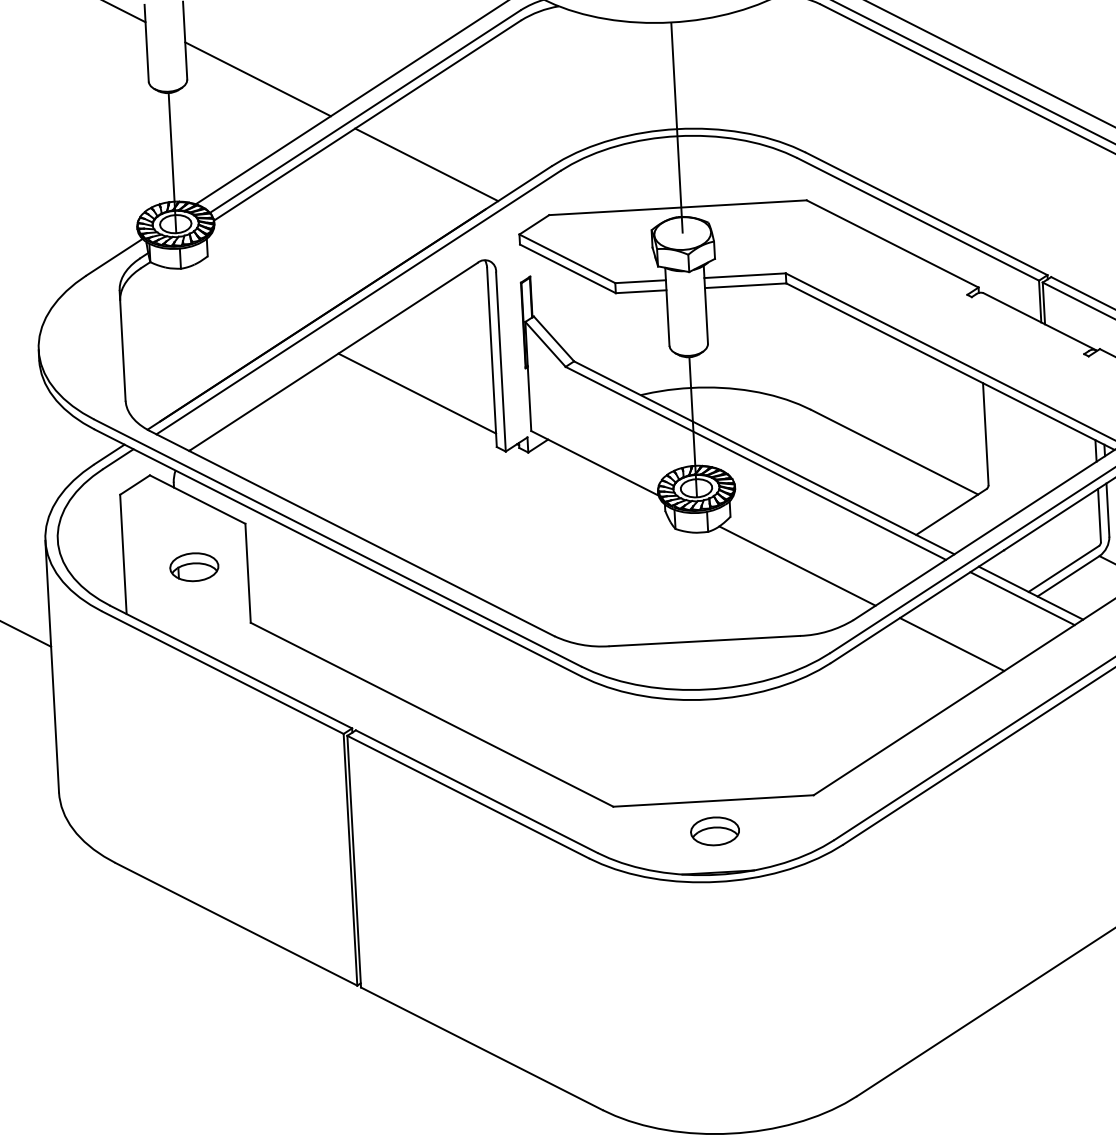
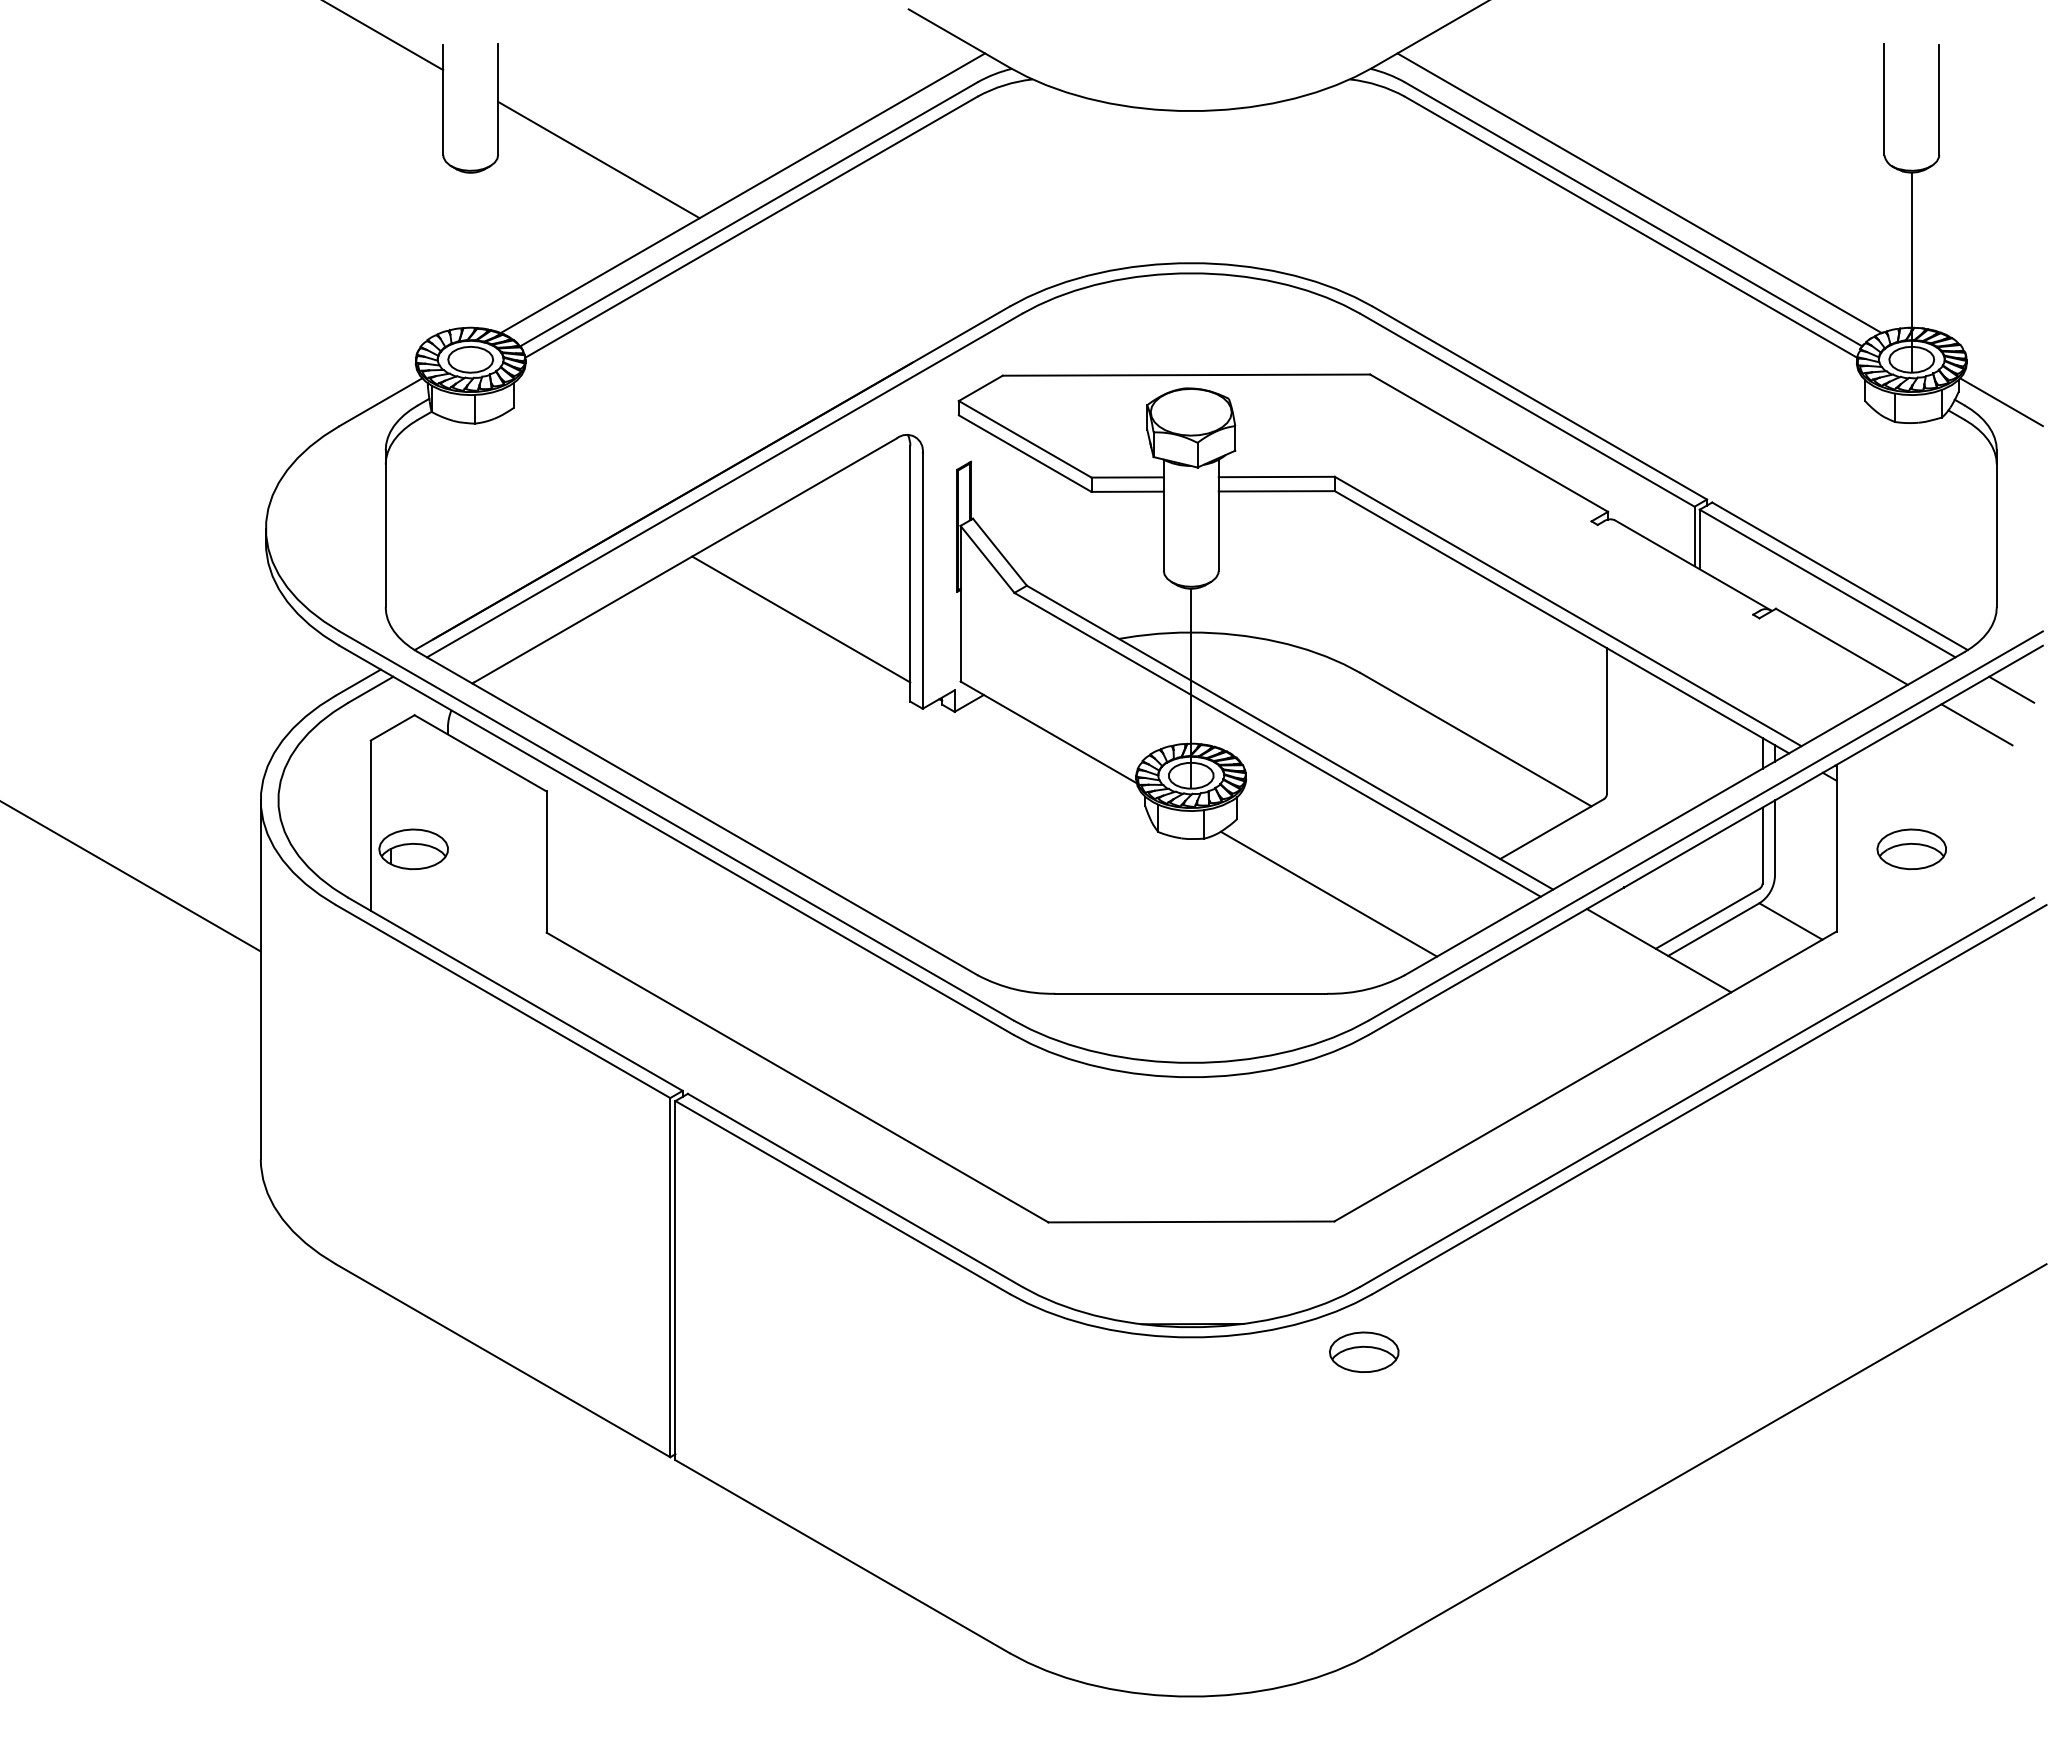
line: (677, 127) -> (1191, 261), removed
line: (172, 162) -> (470, 272), removed
line: (426, 164) -> (832, 294), removed
part: (194, 567) -> (413, 849), moved
line: (1022, 598) -> (1646, 957), removed
line: (951, 644) -> (1542, 1017), removed
part: (715, 830) -> (1364, 1351), moved

